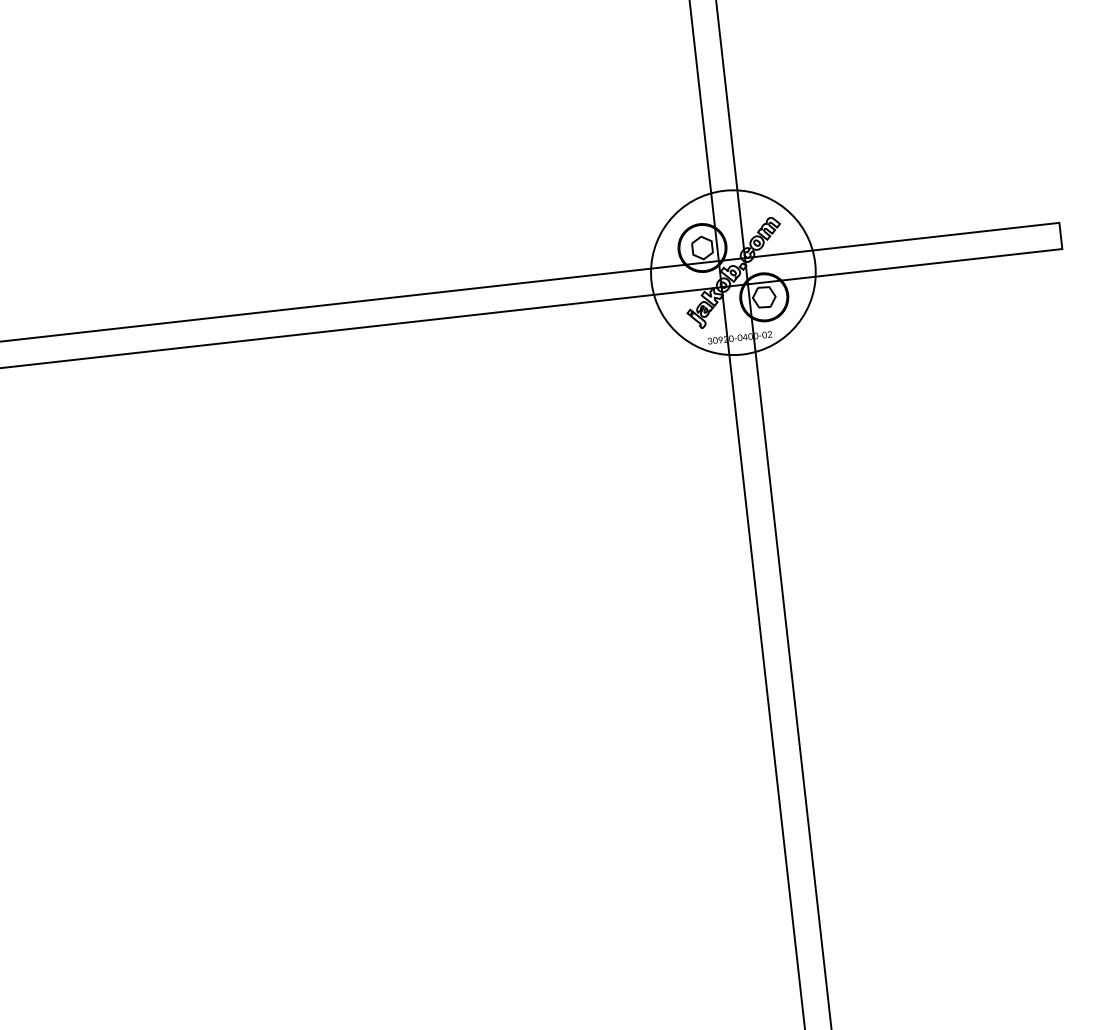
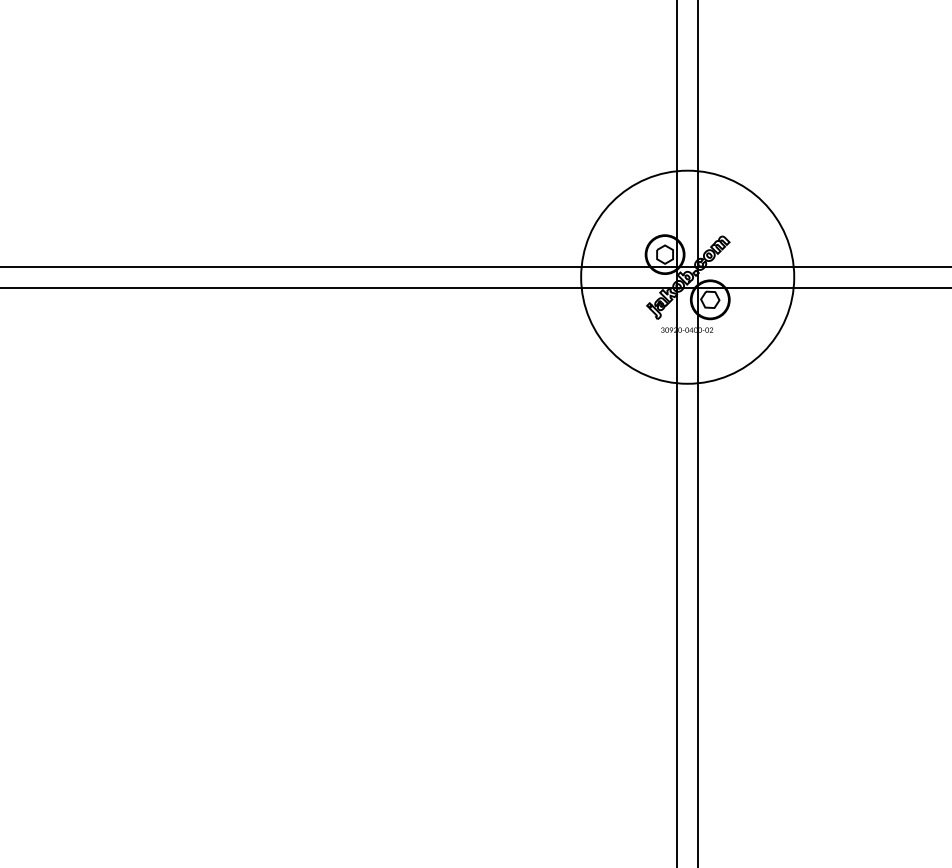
circle: (733, 271) -> (687, 276), size x1.6

